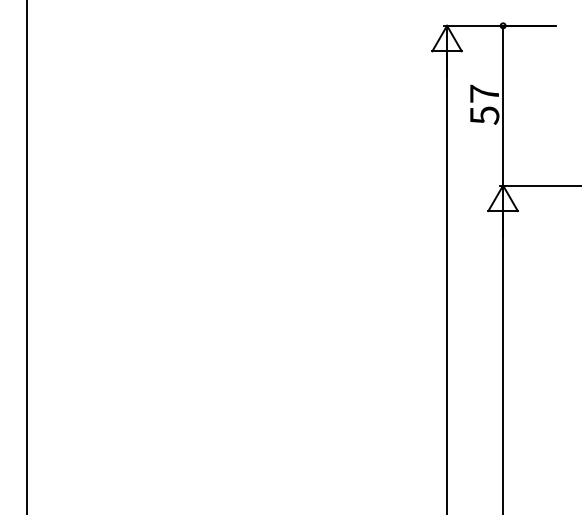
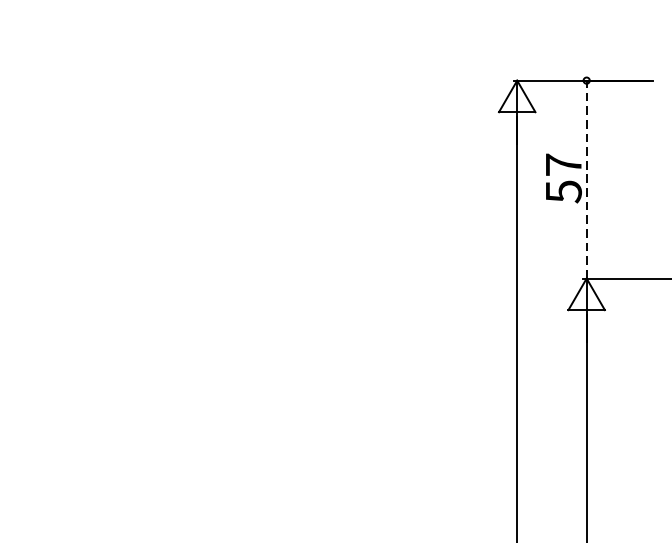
line: (503, 105) -> (587, 179), solid -> dashed

